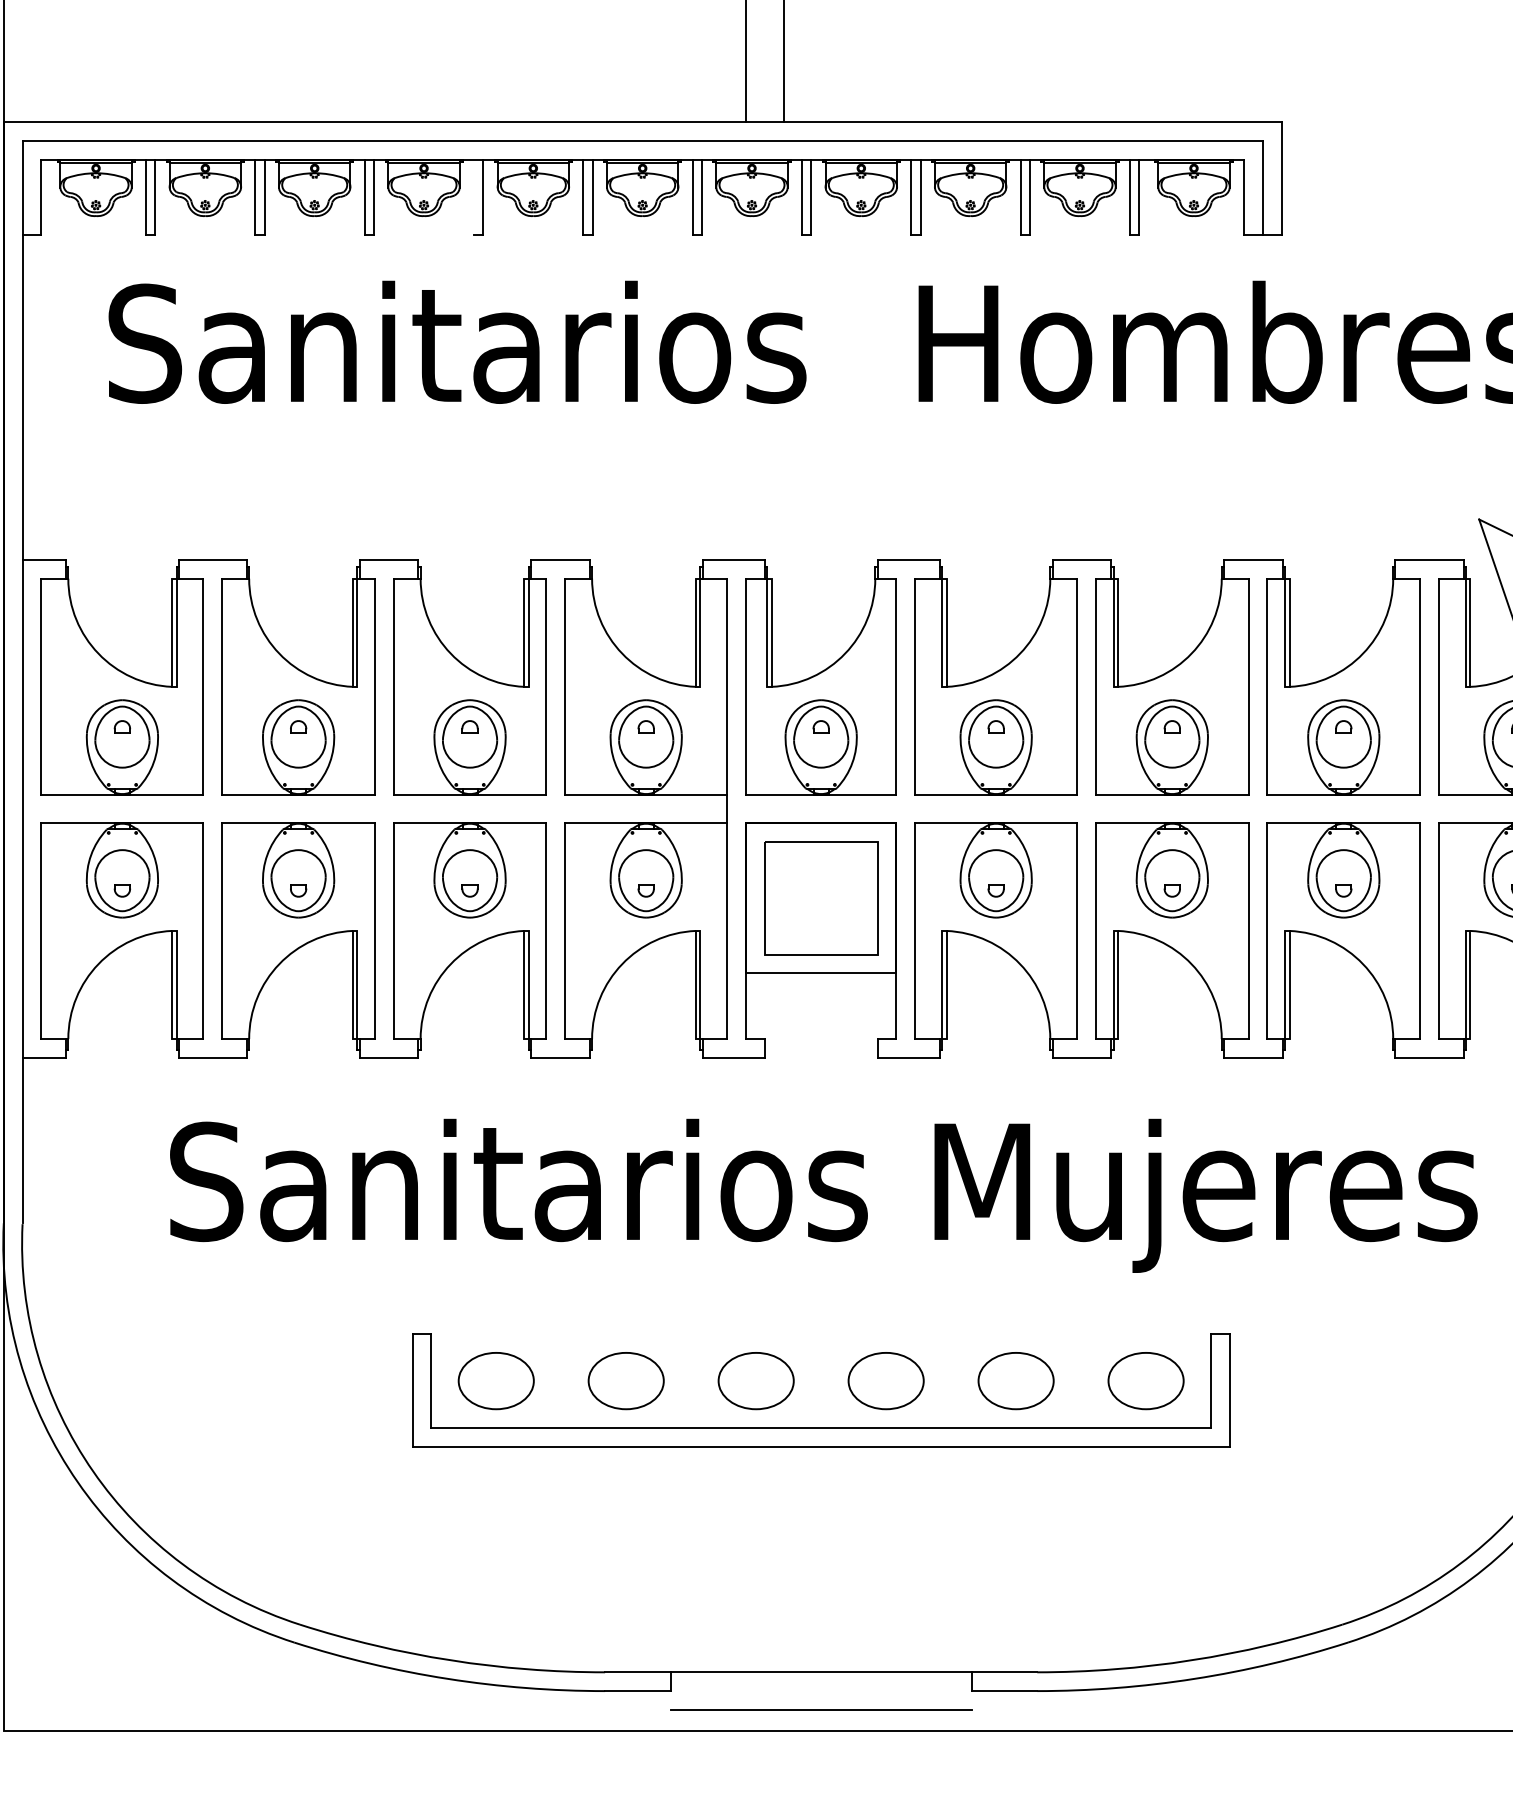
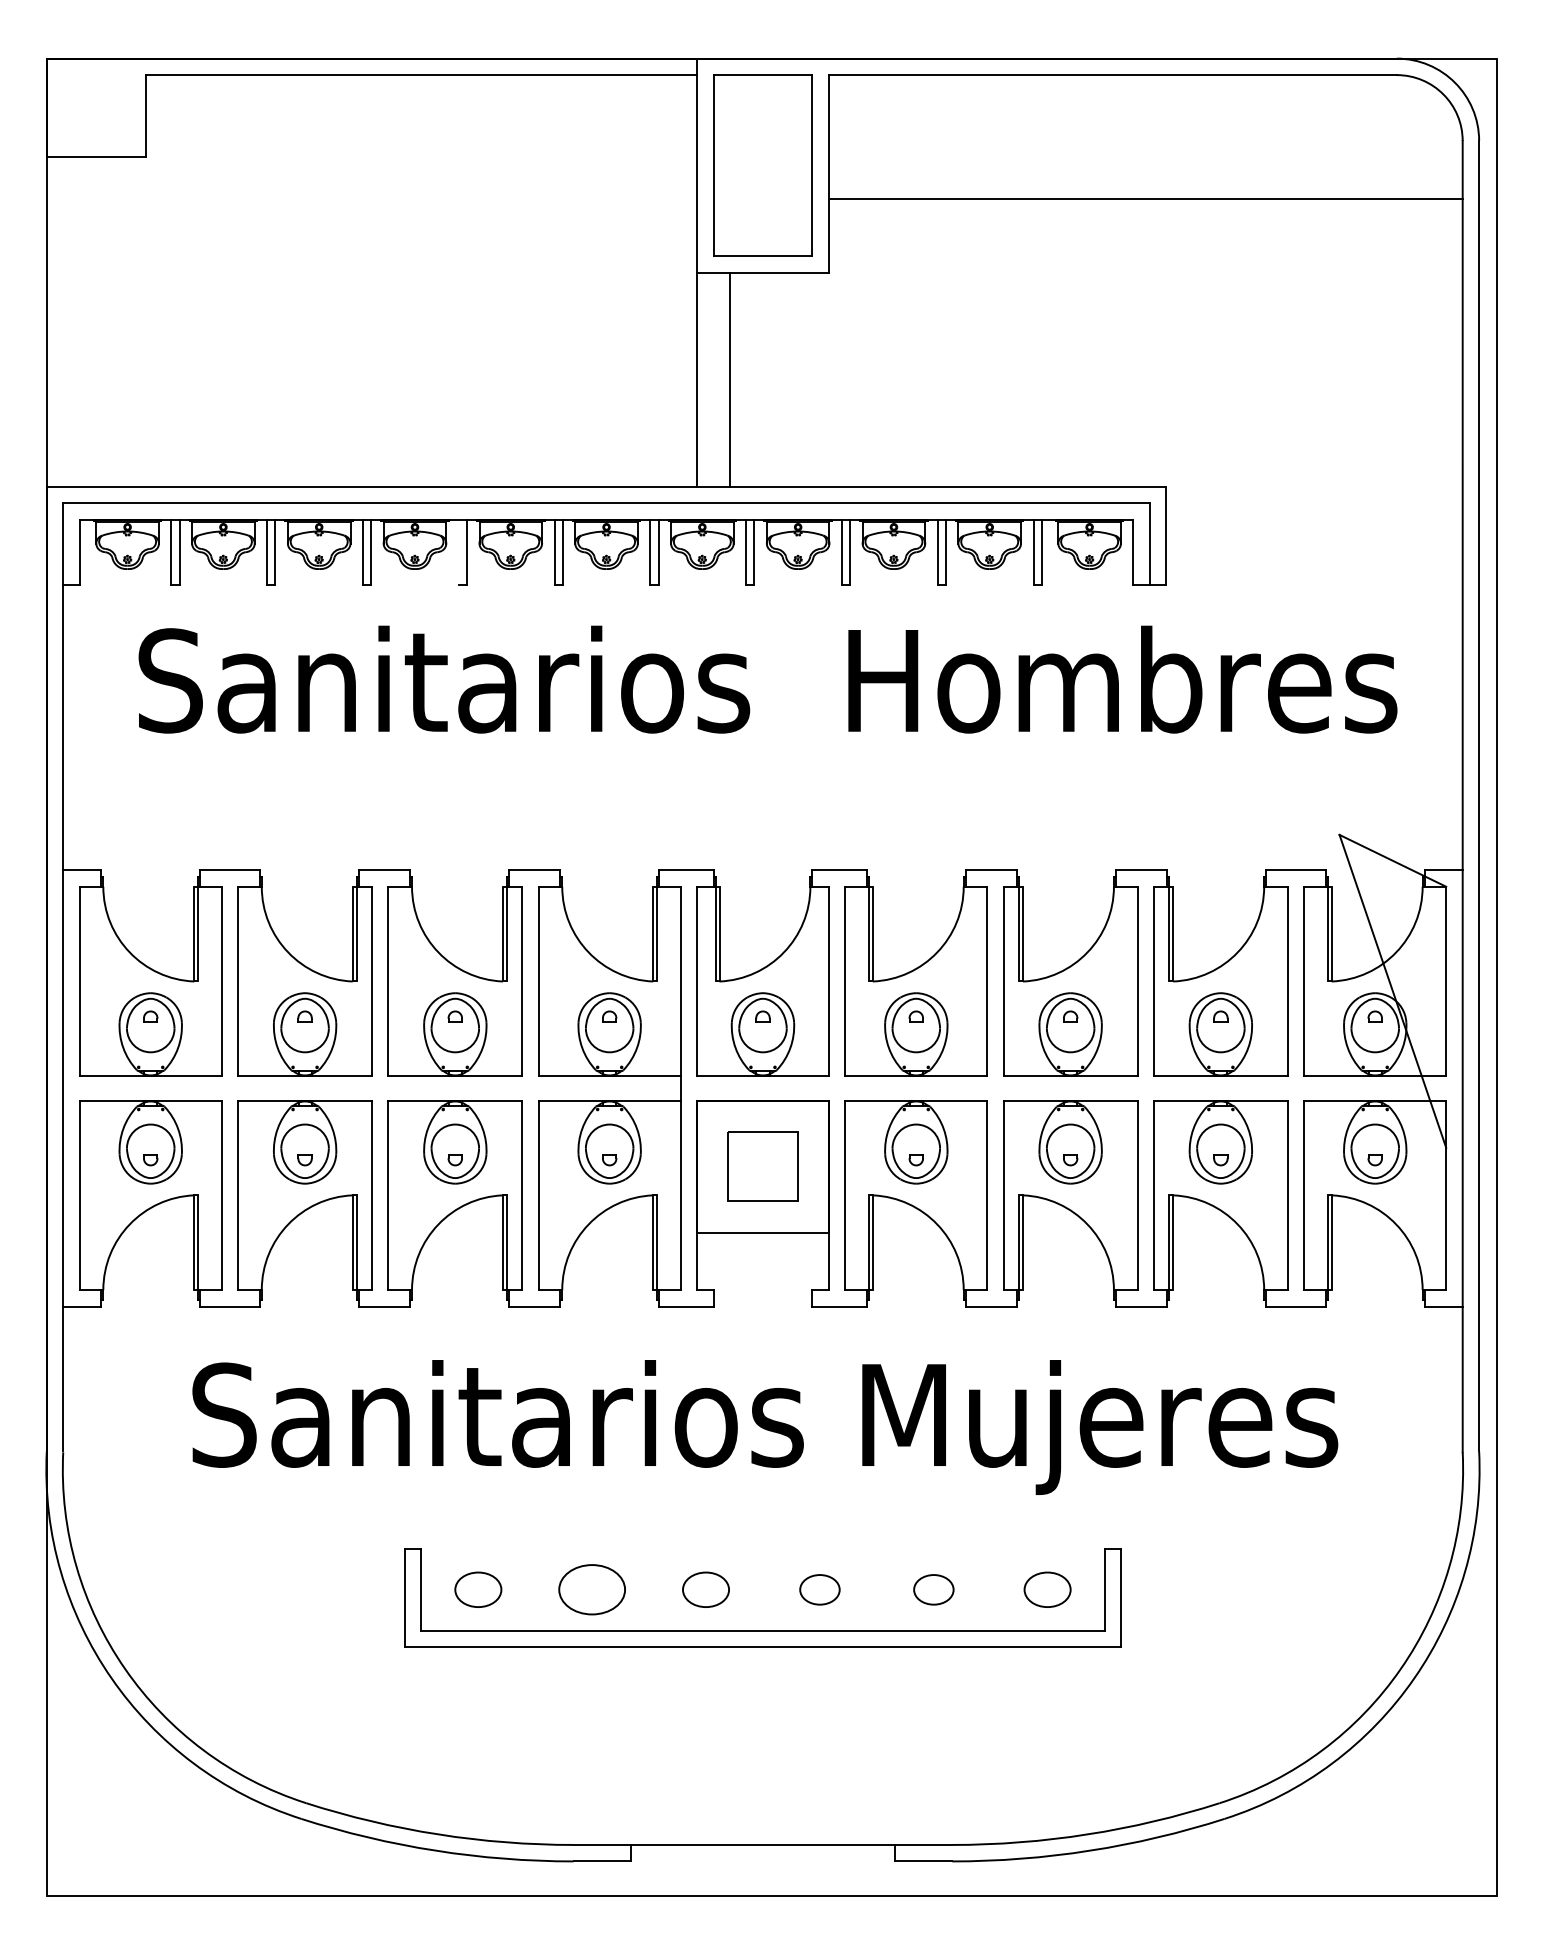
part: (820, 897) -> (762, 1166), size x0.7
part: (496, 1380) -> (478, 1589), size x0.7
part: (755, 1380) -> (705, 1589), size x0.7
part: (885, 1380) -> (819, 1589), size x0.6
part: (1015, 1380) -> (933, 1589), size x0.6
part: (1145, 1380) -> (1047, 1589), size x0.7
line: (820, 1709) -> (762, 1877), removed

